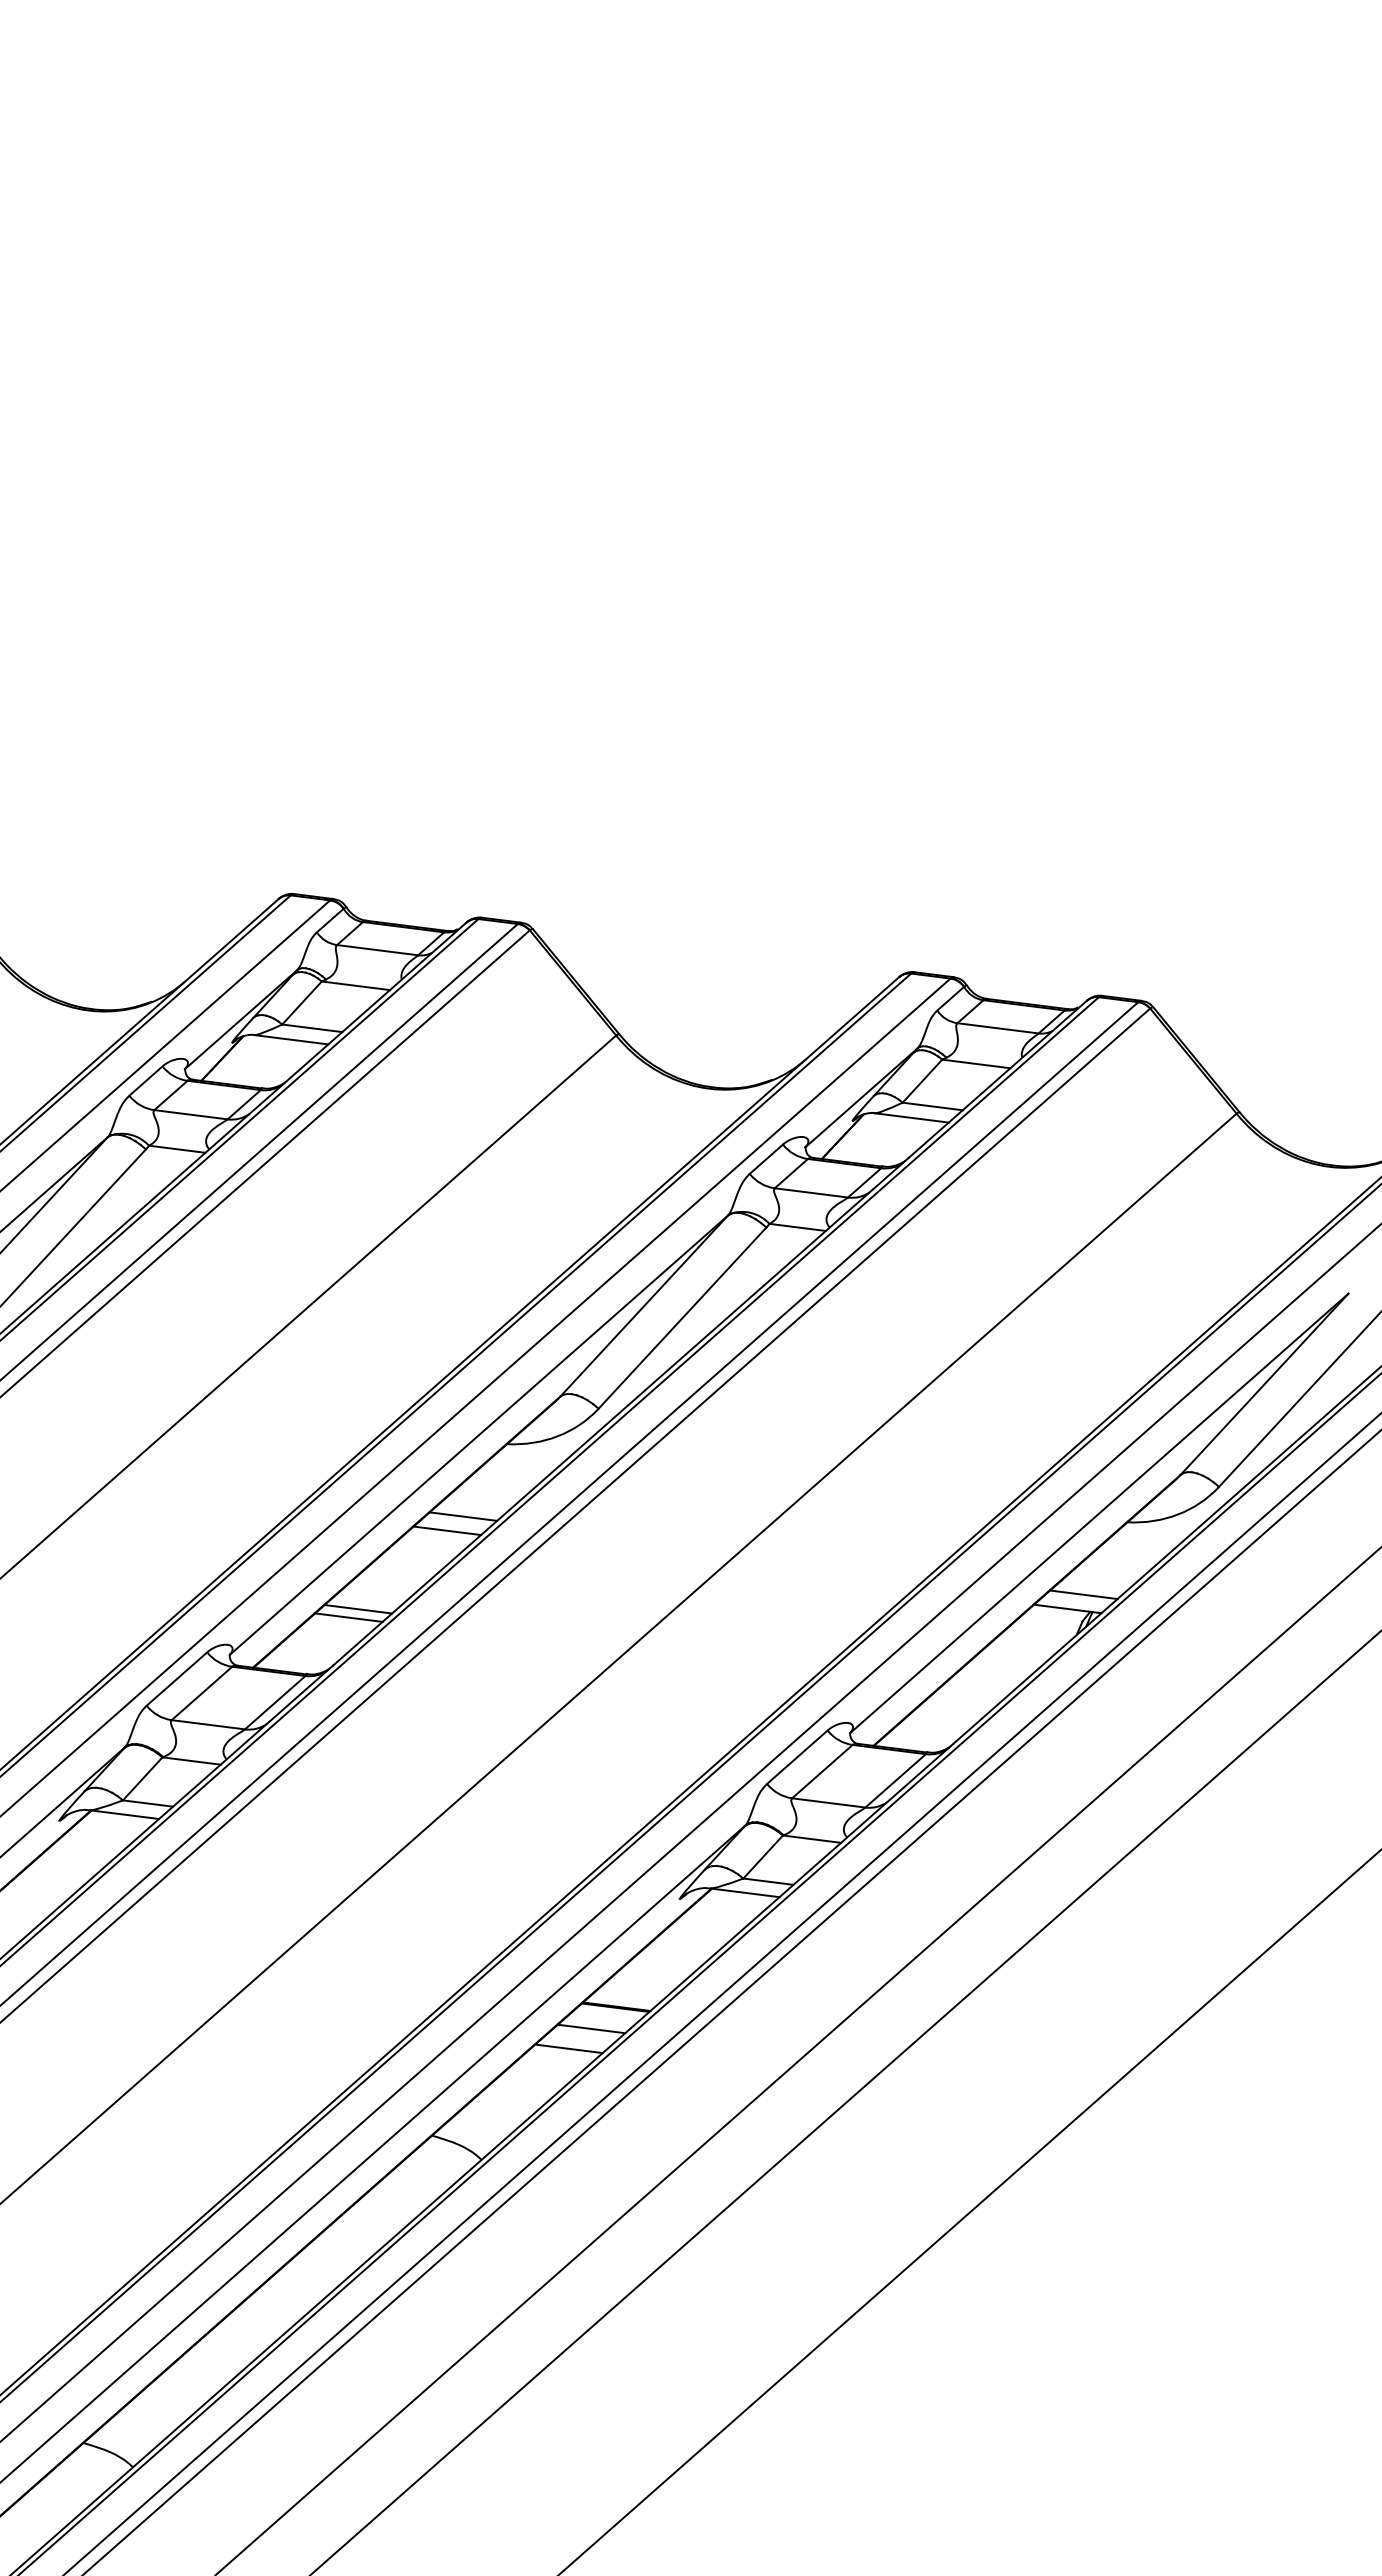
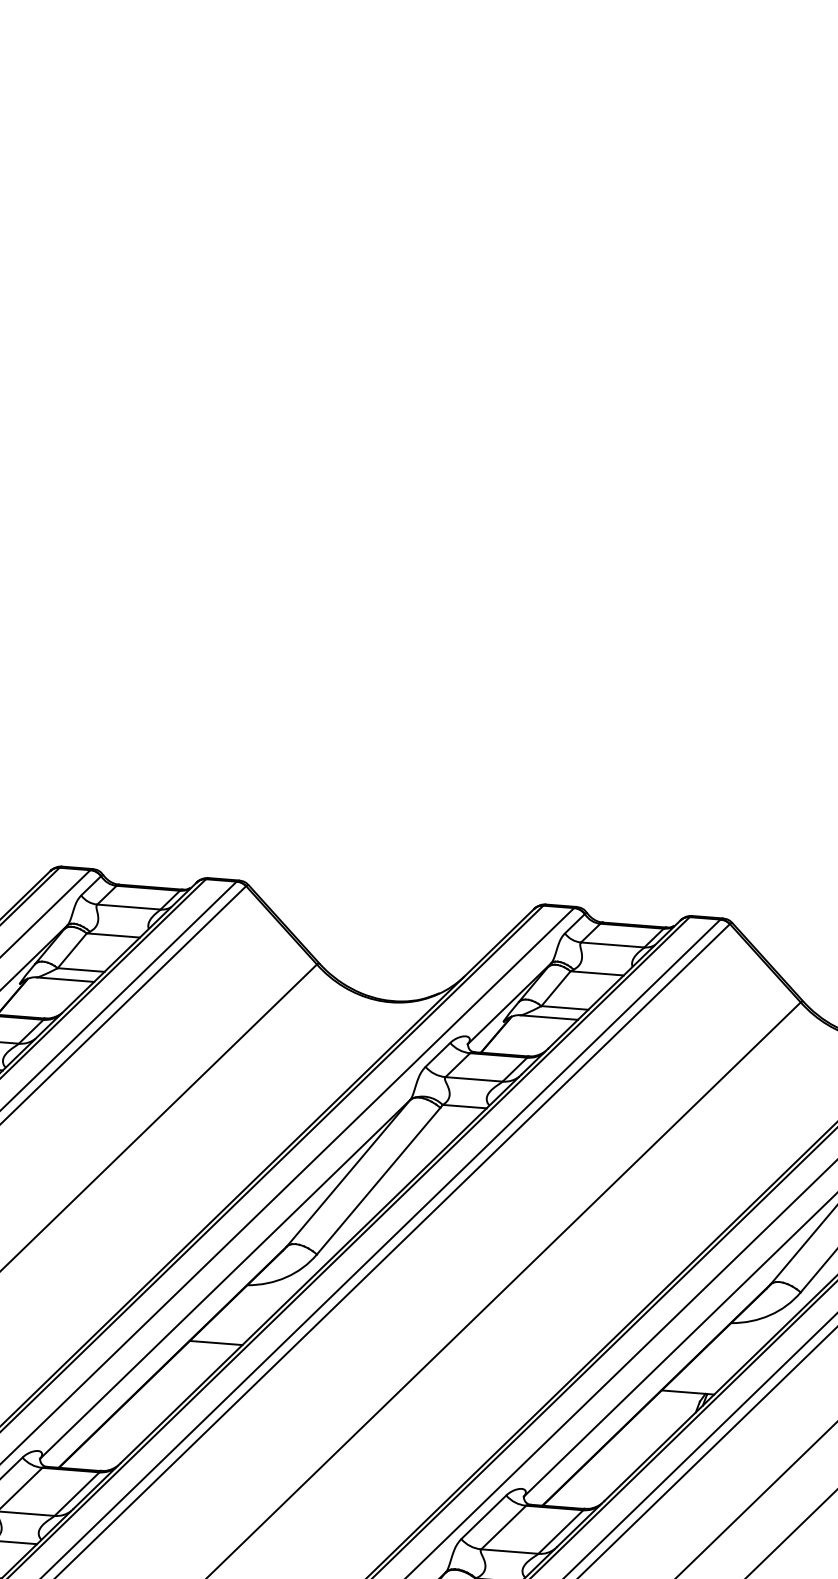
line: (447, 1530) -> (204, 1354), removed
line: (1083, 1594) -> (699, 1380), removed
line: (358, 1609) -> (138, 1418), removed
line: (348, 1617) -> (130, 1425), removed

